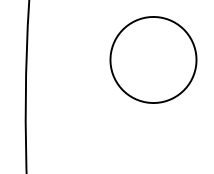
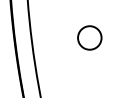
circle: (153, 58) -> (89, 37), size x0.6

